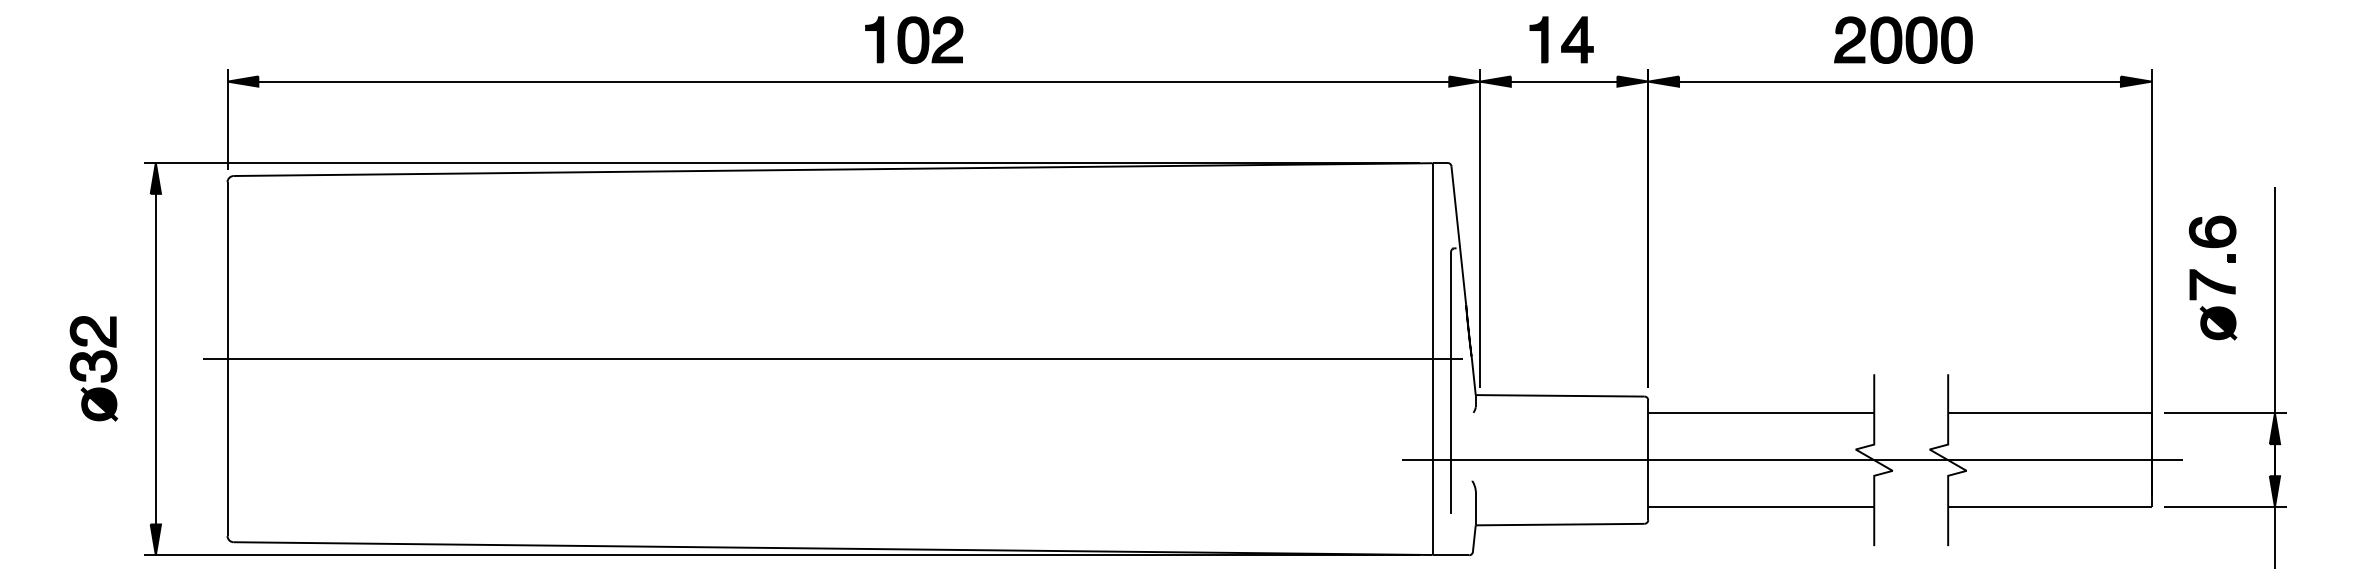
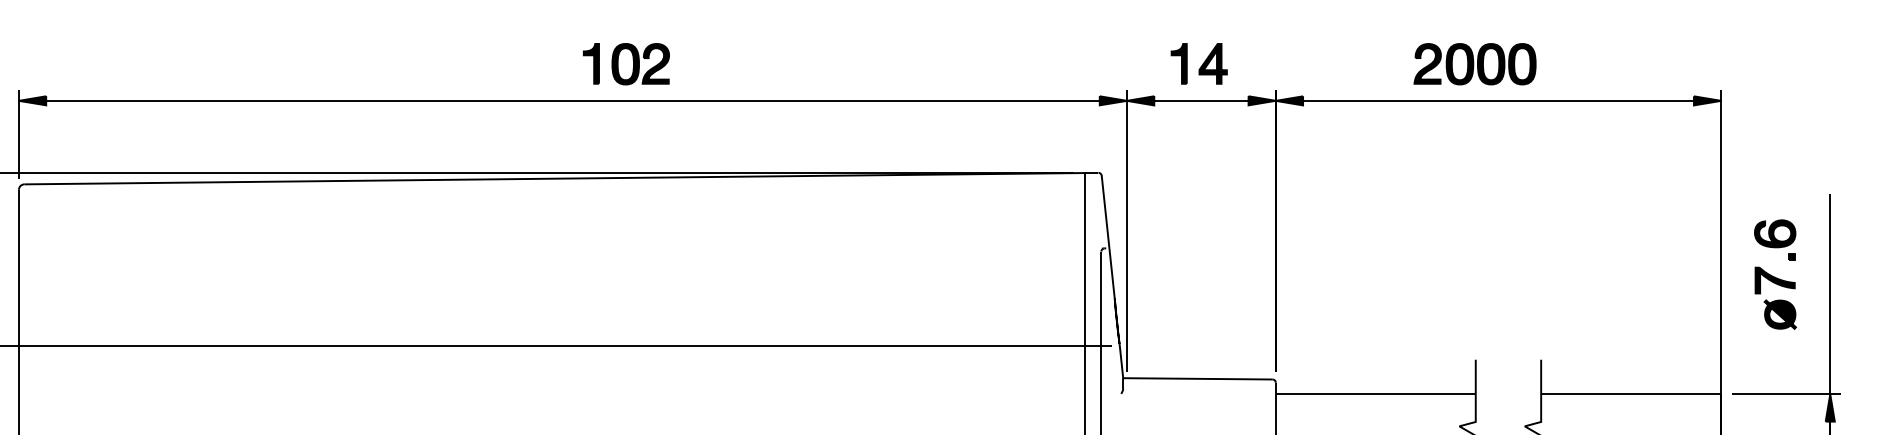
part: (1903, 39) -> (1475, 63), moved

